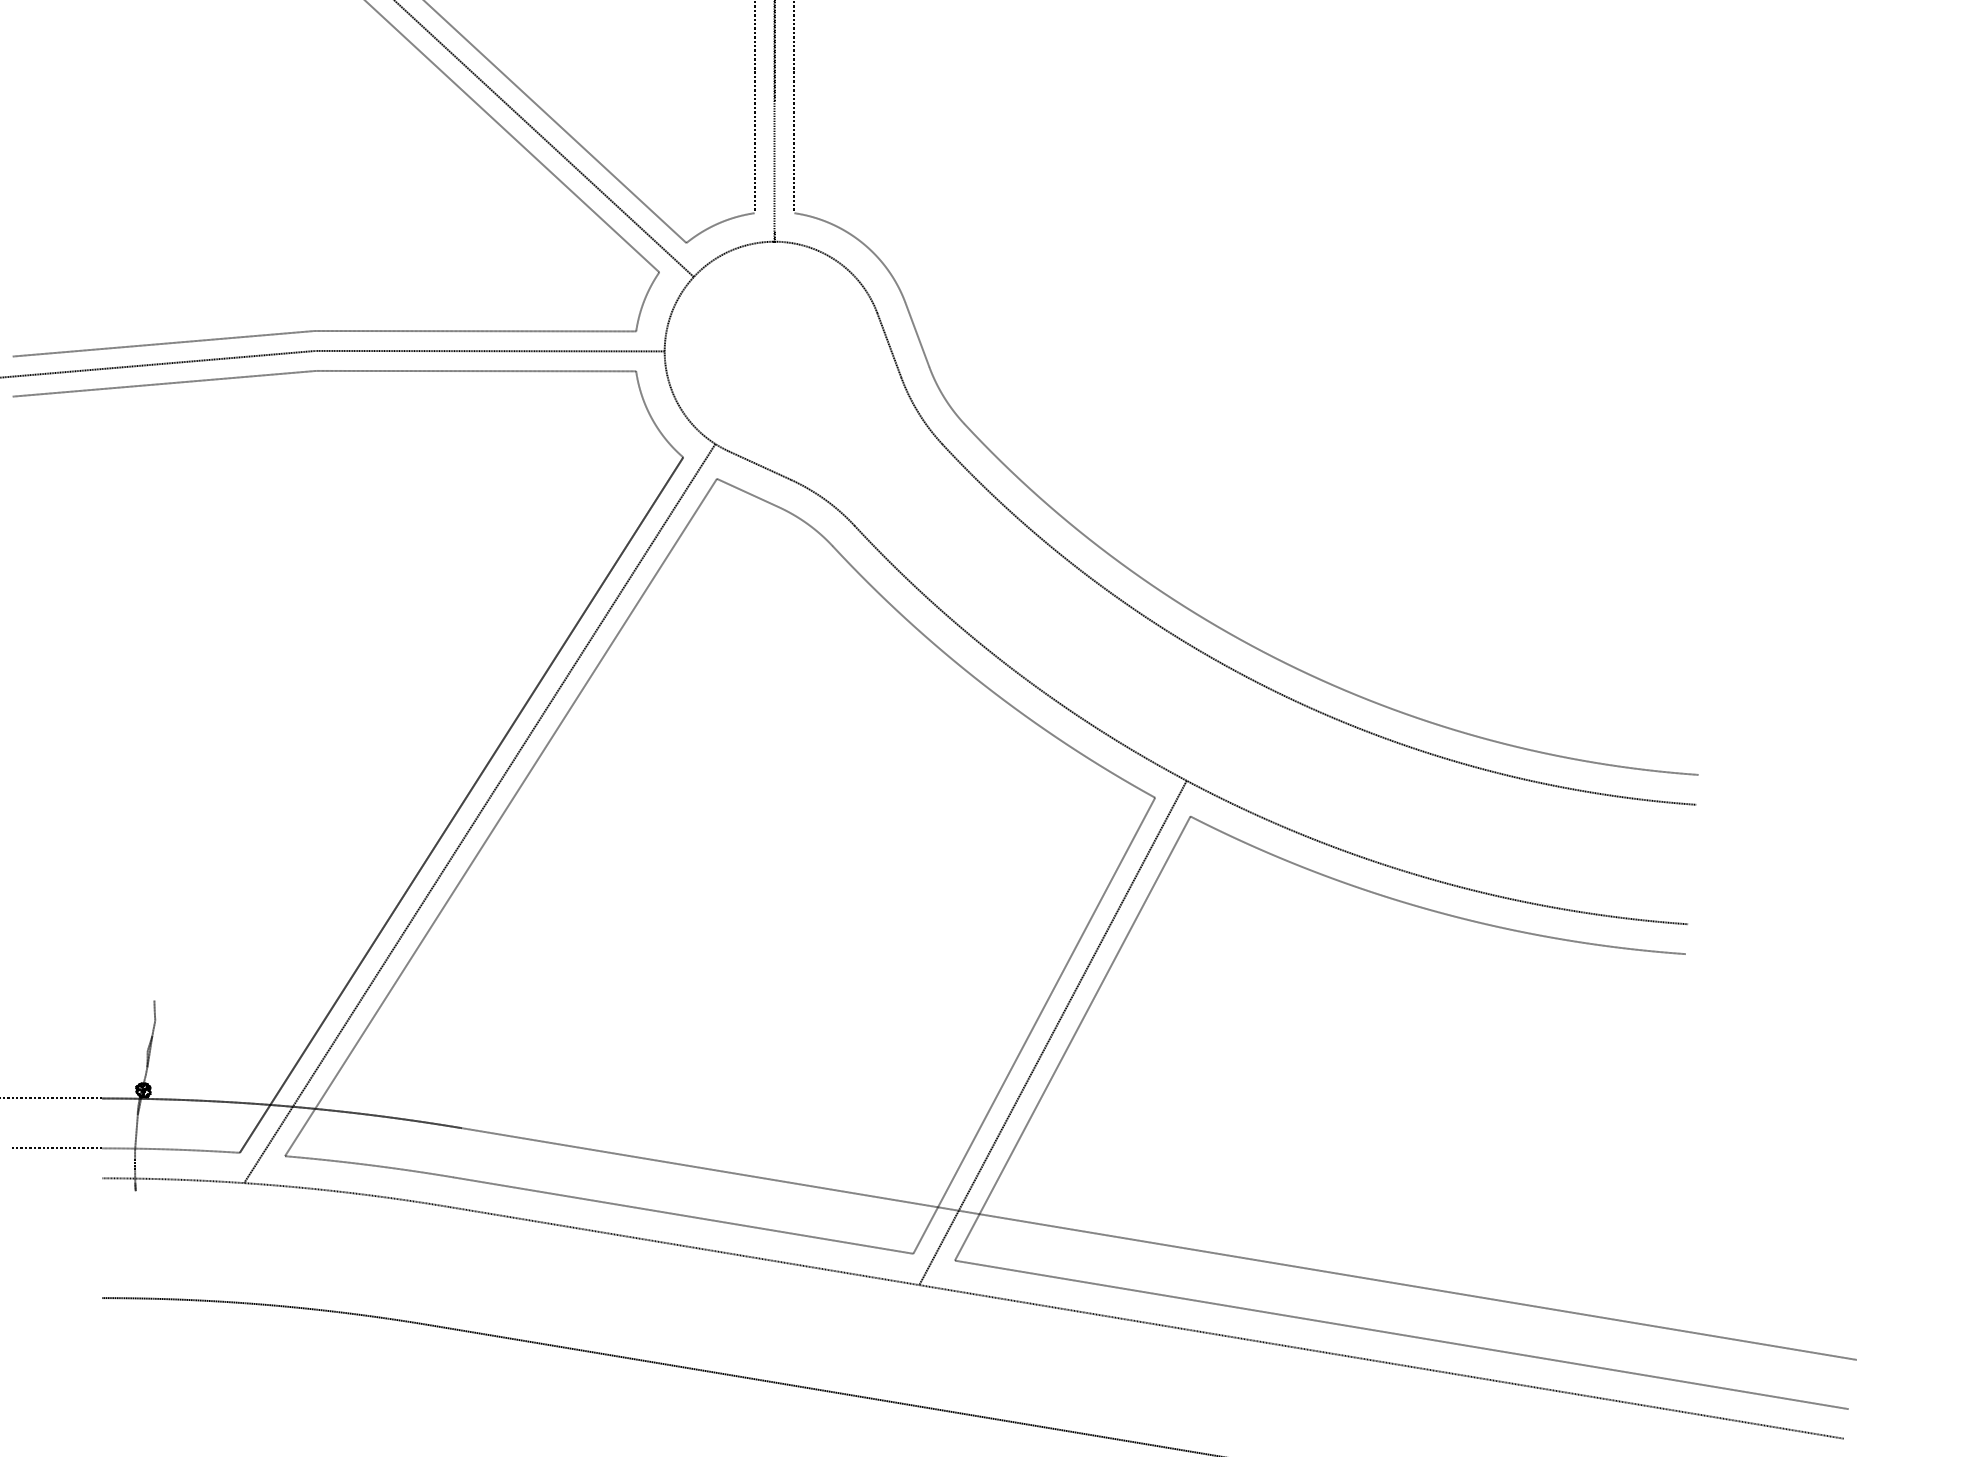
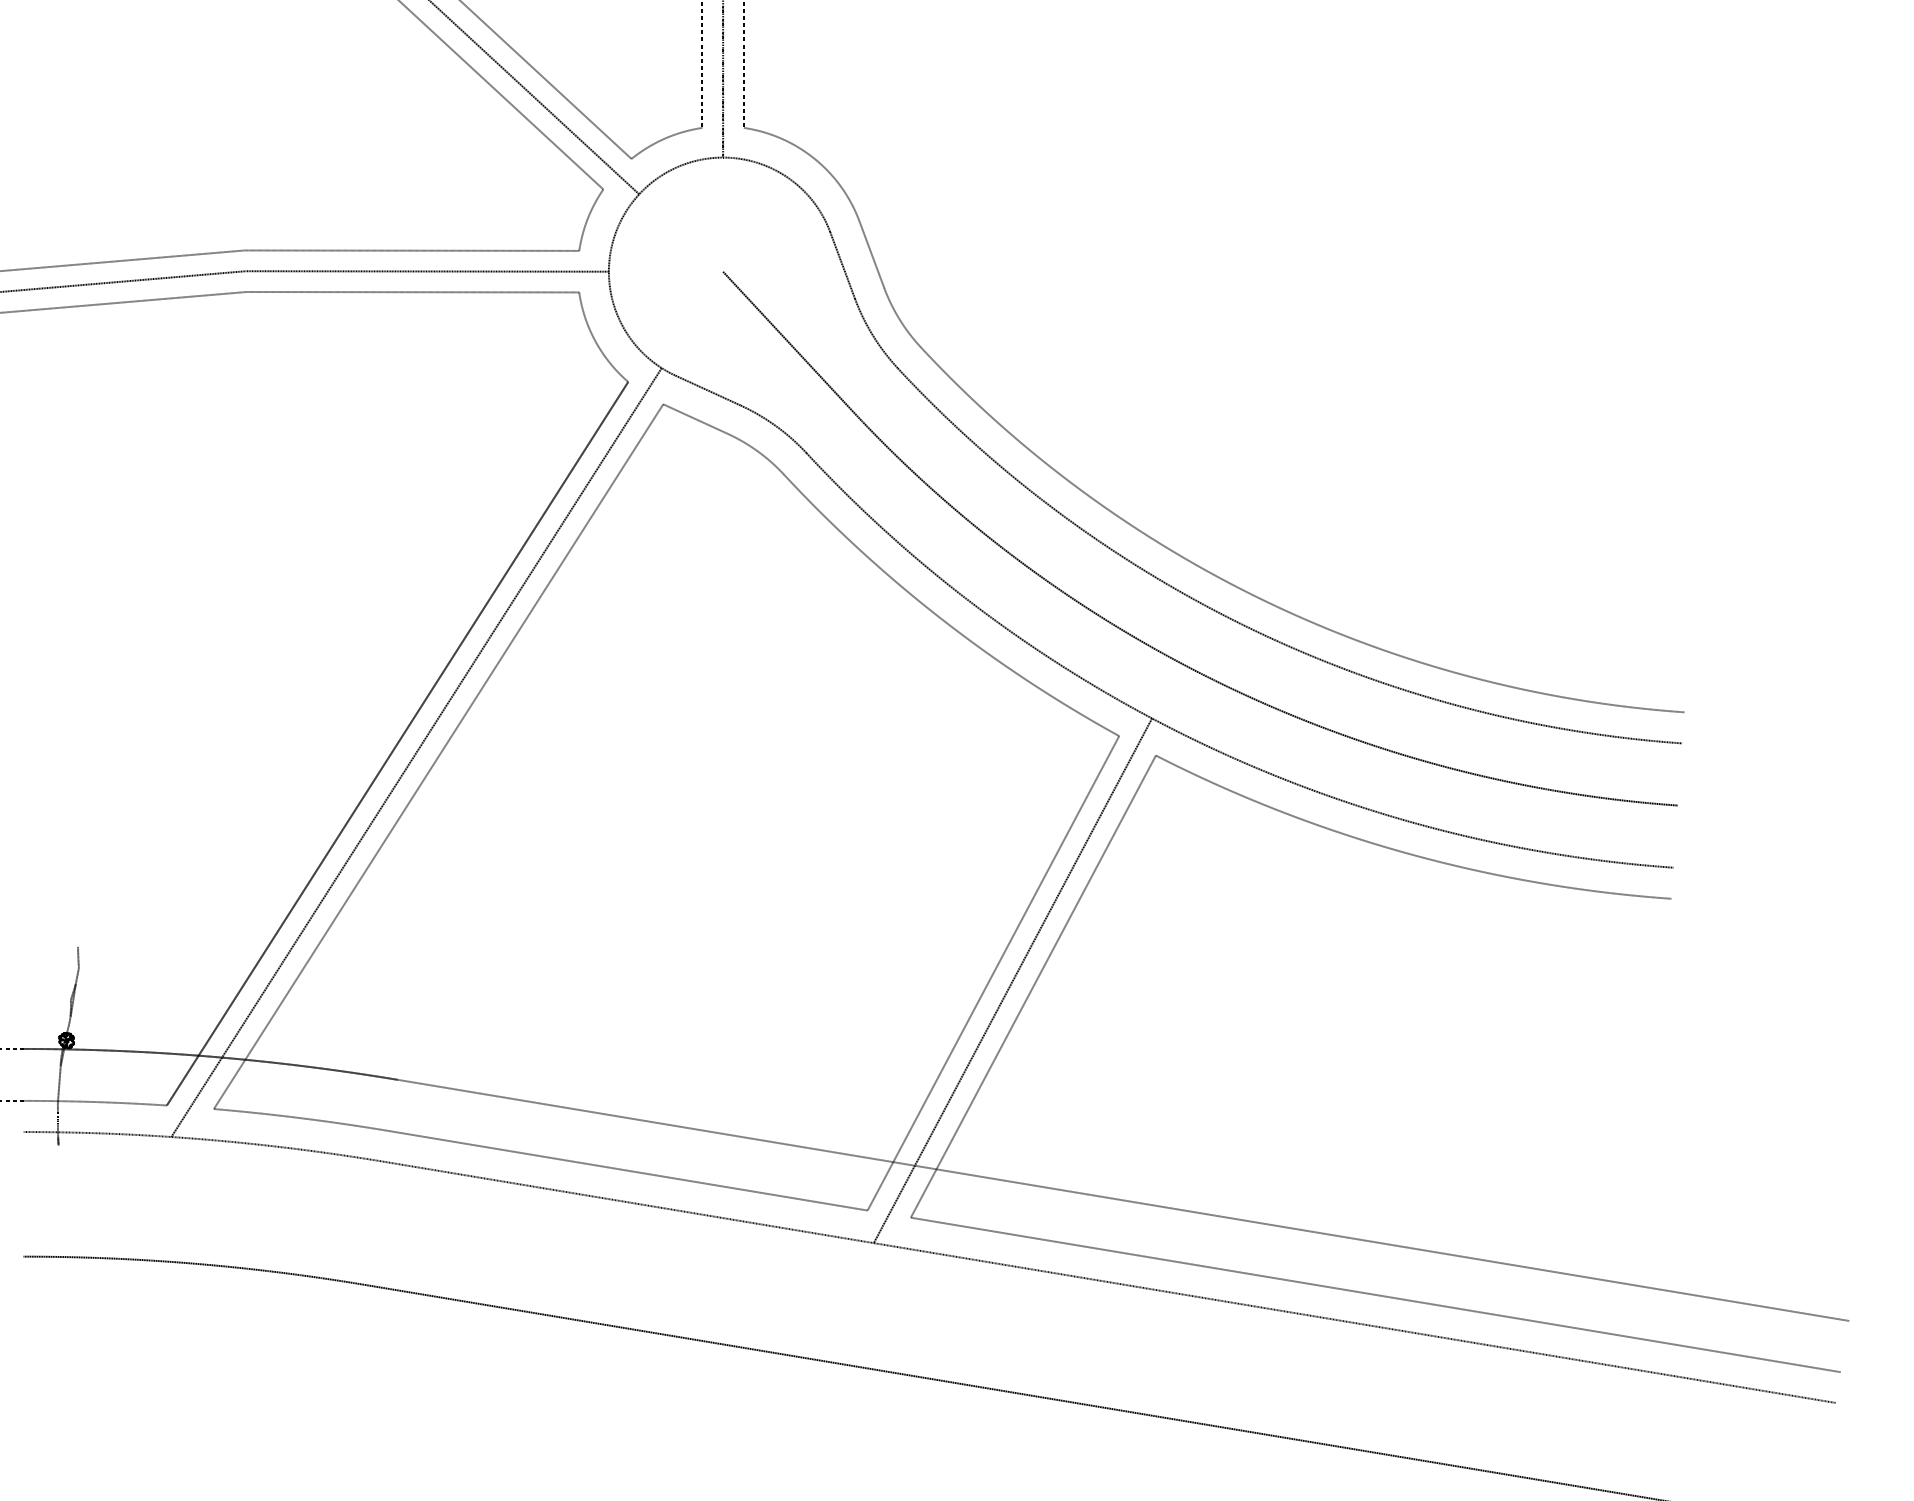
part: (1180, 707) -> (1145, 642), added

